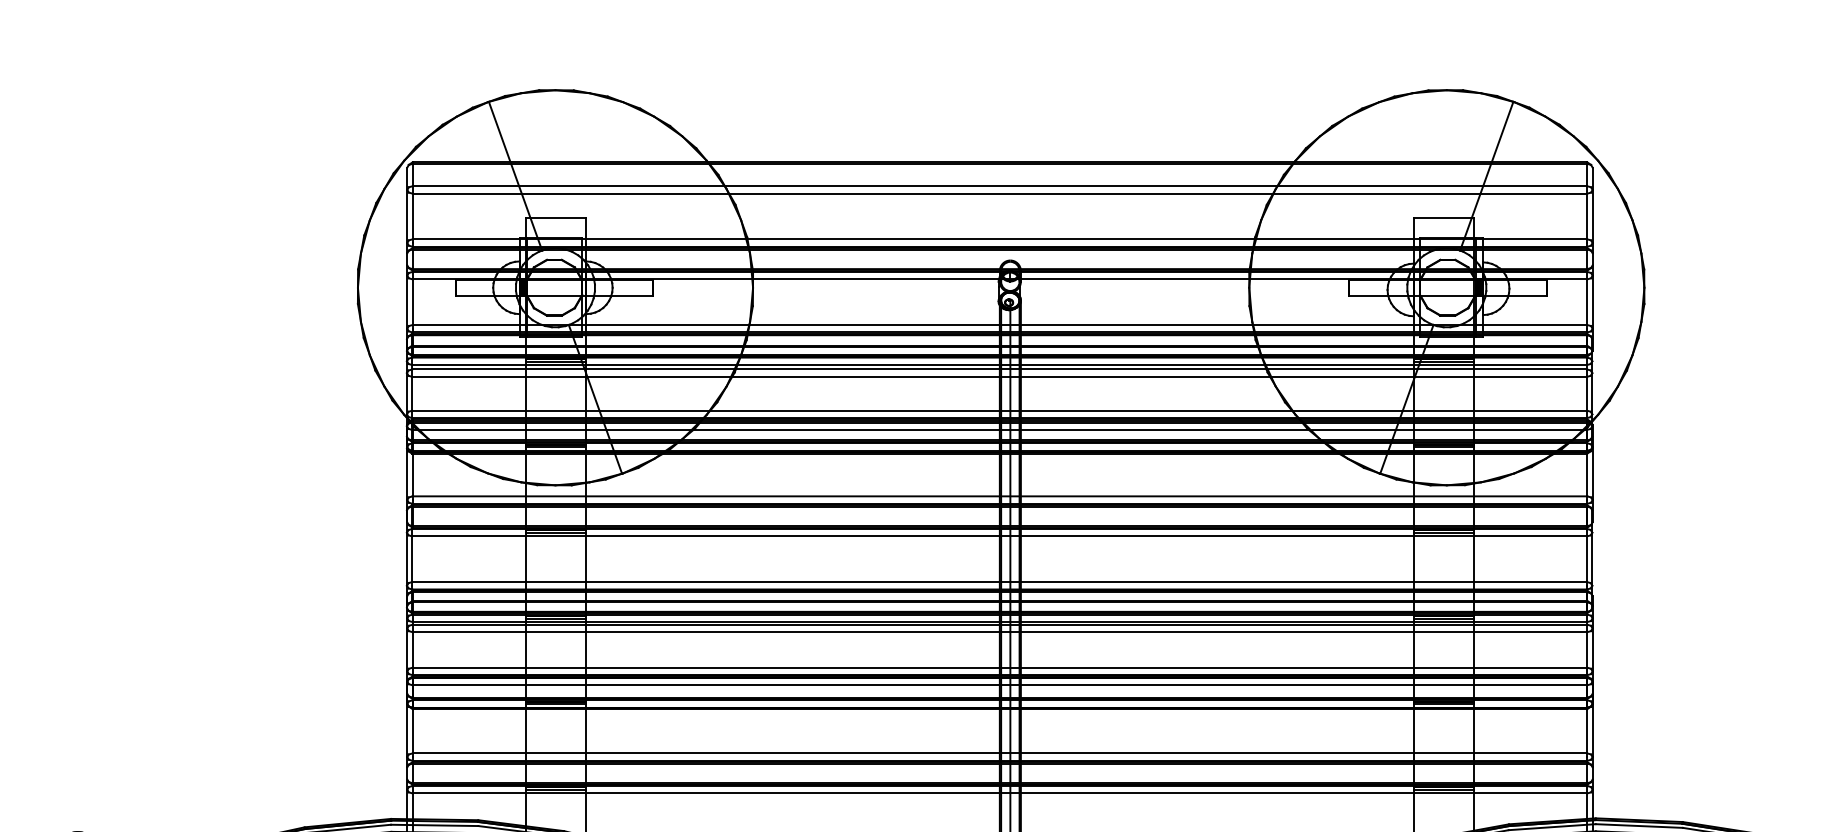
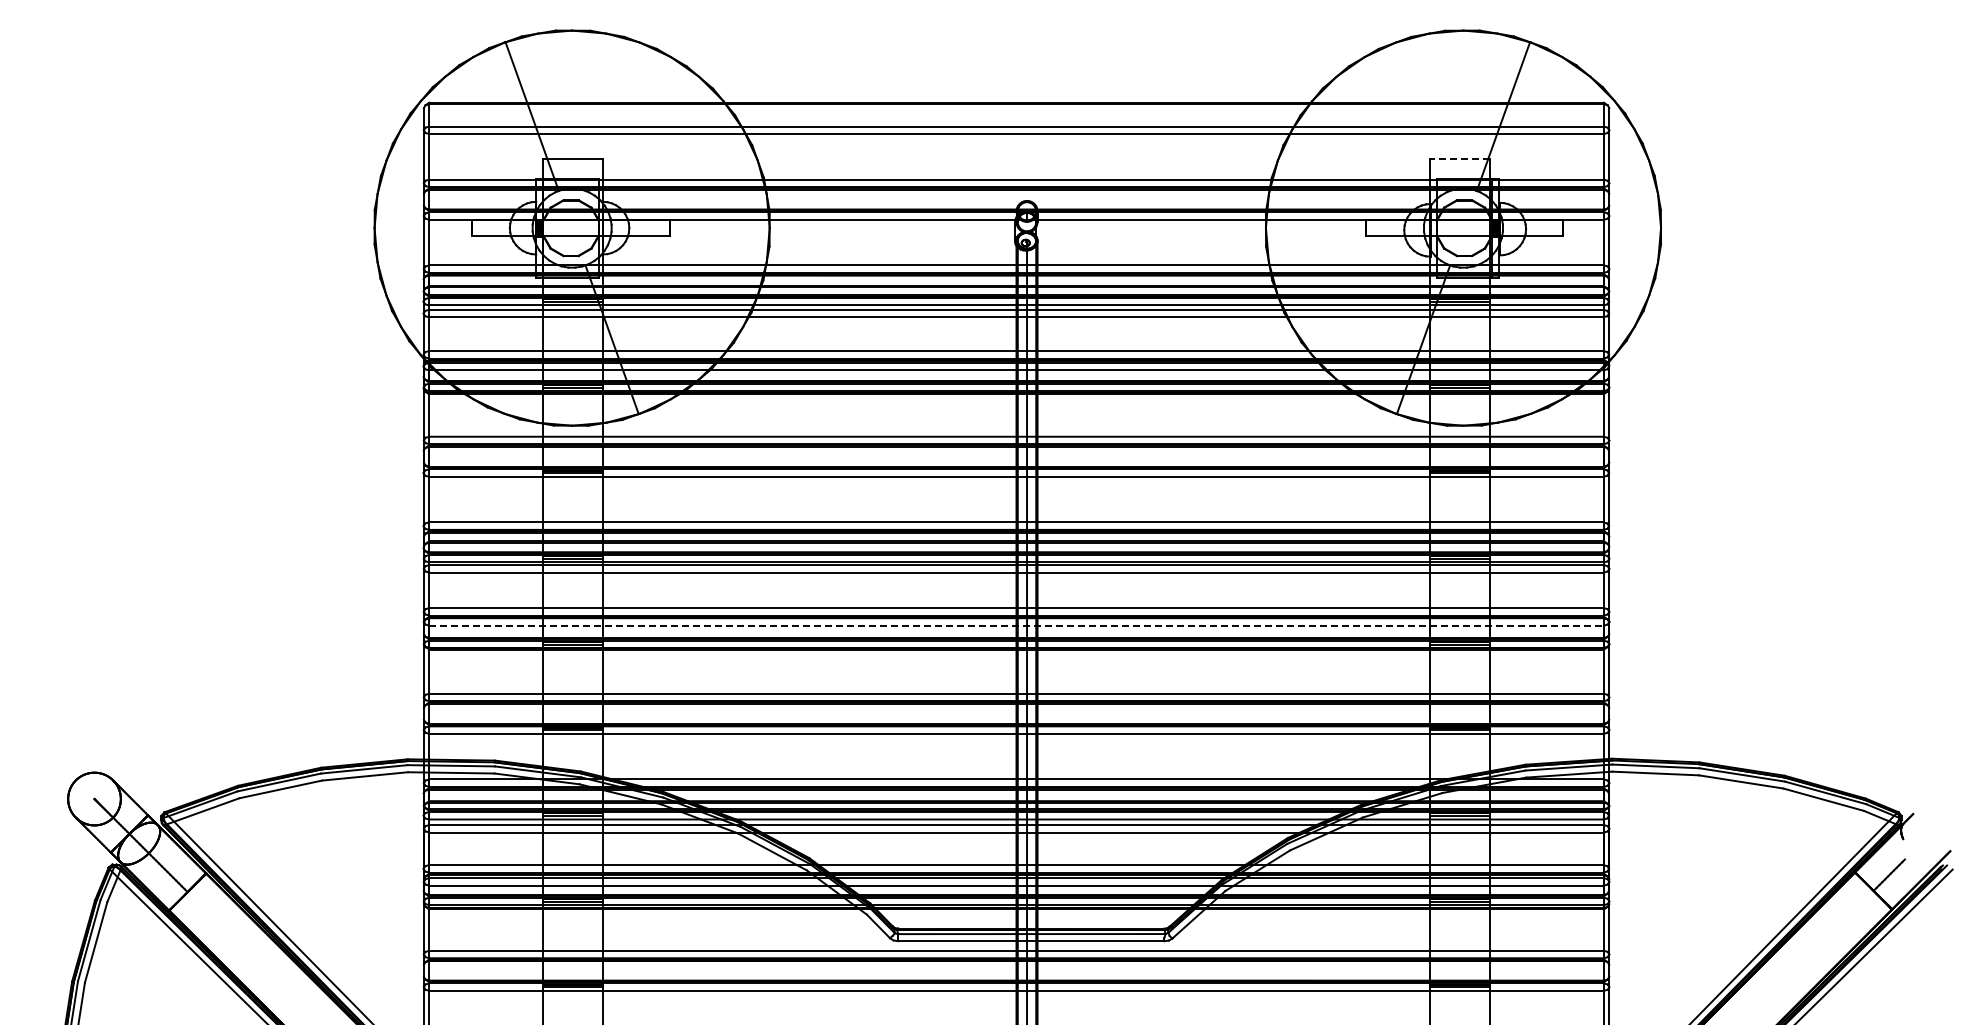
line: (1442, 218) -> (1459, 158), solid -> dashed
line: (1000, 685) -> (1017, 625), solid -> dashed

